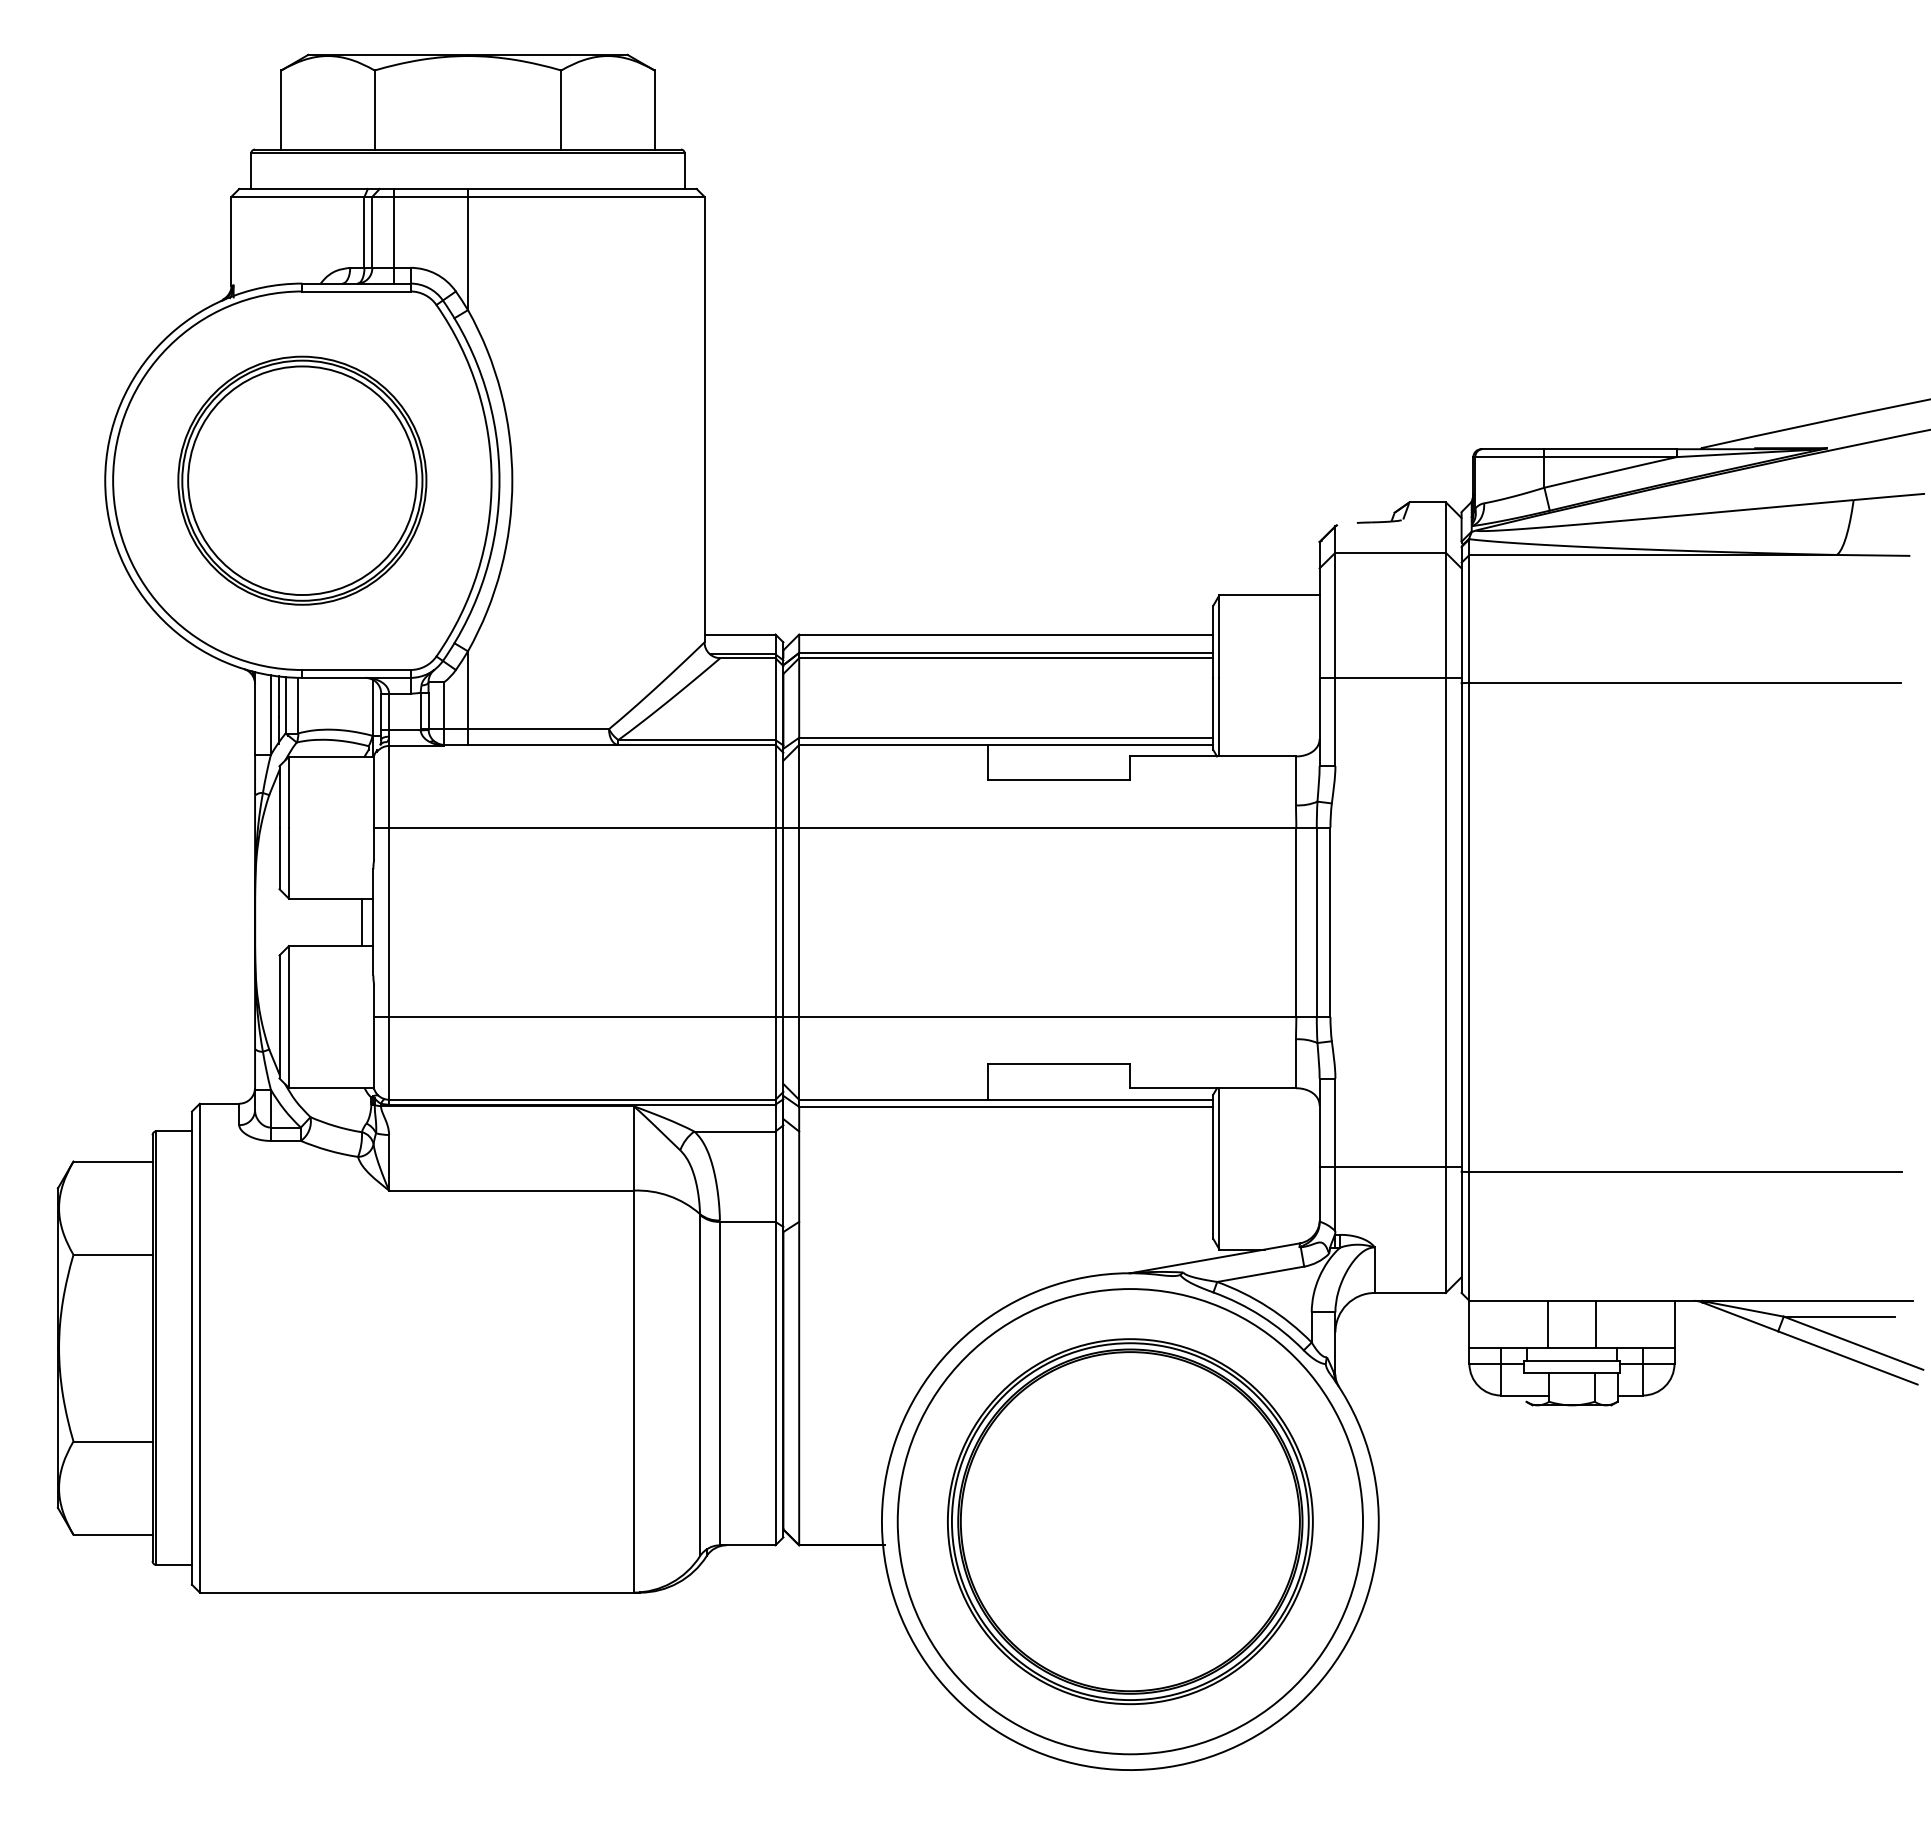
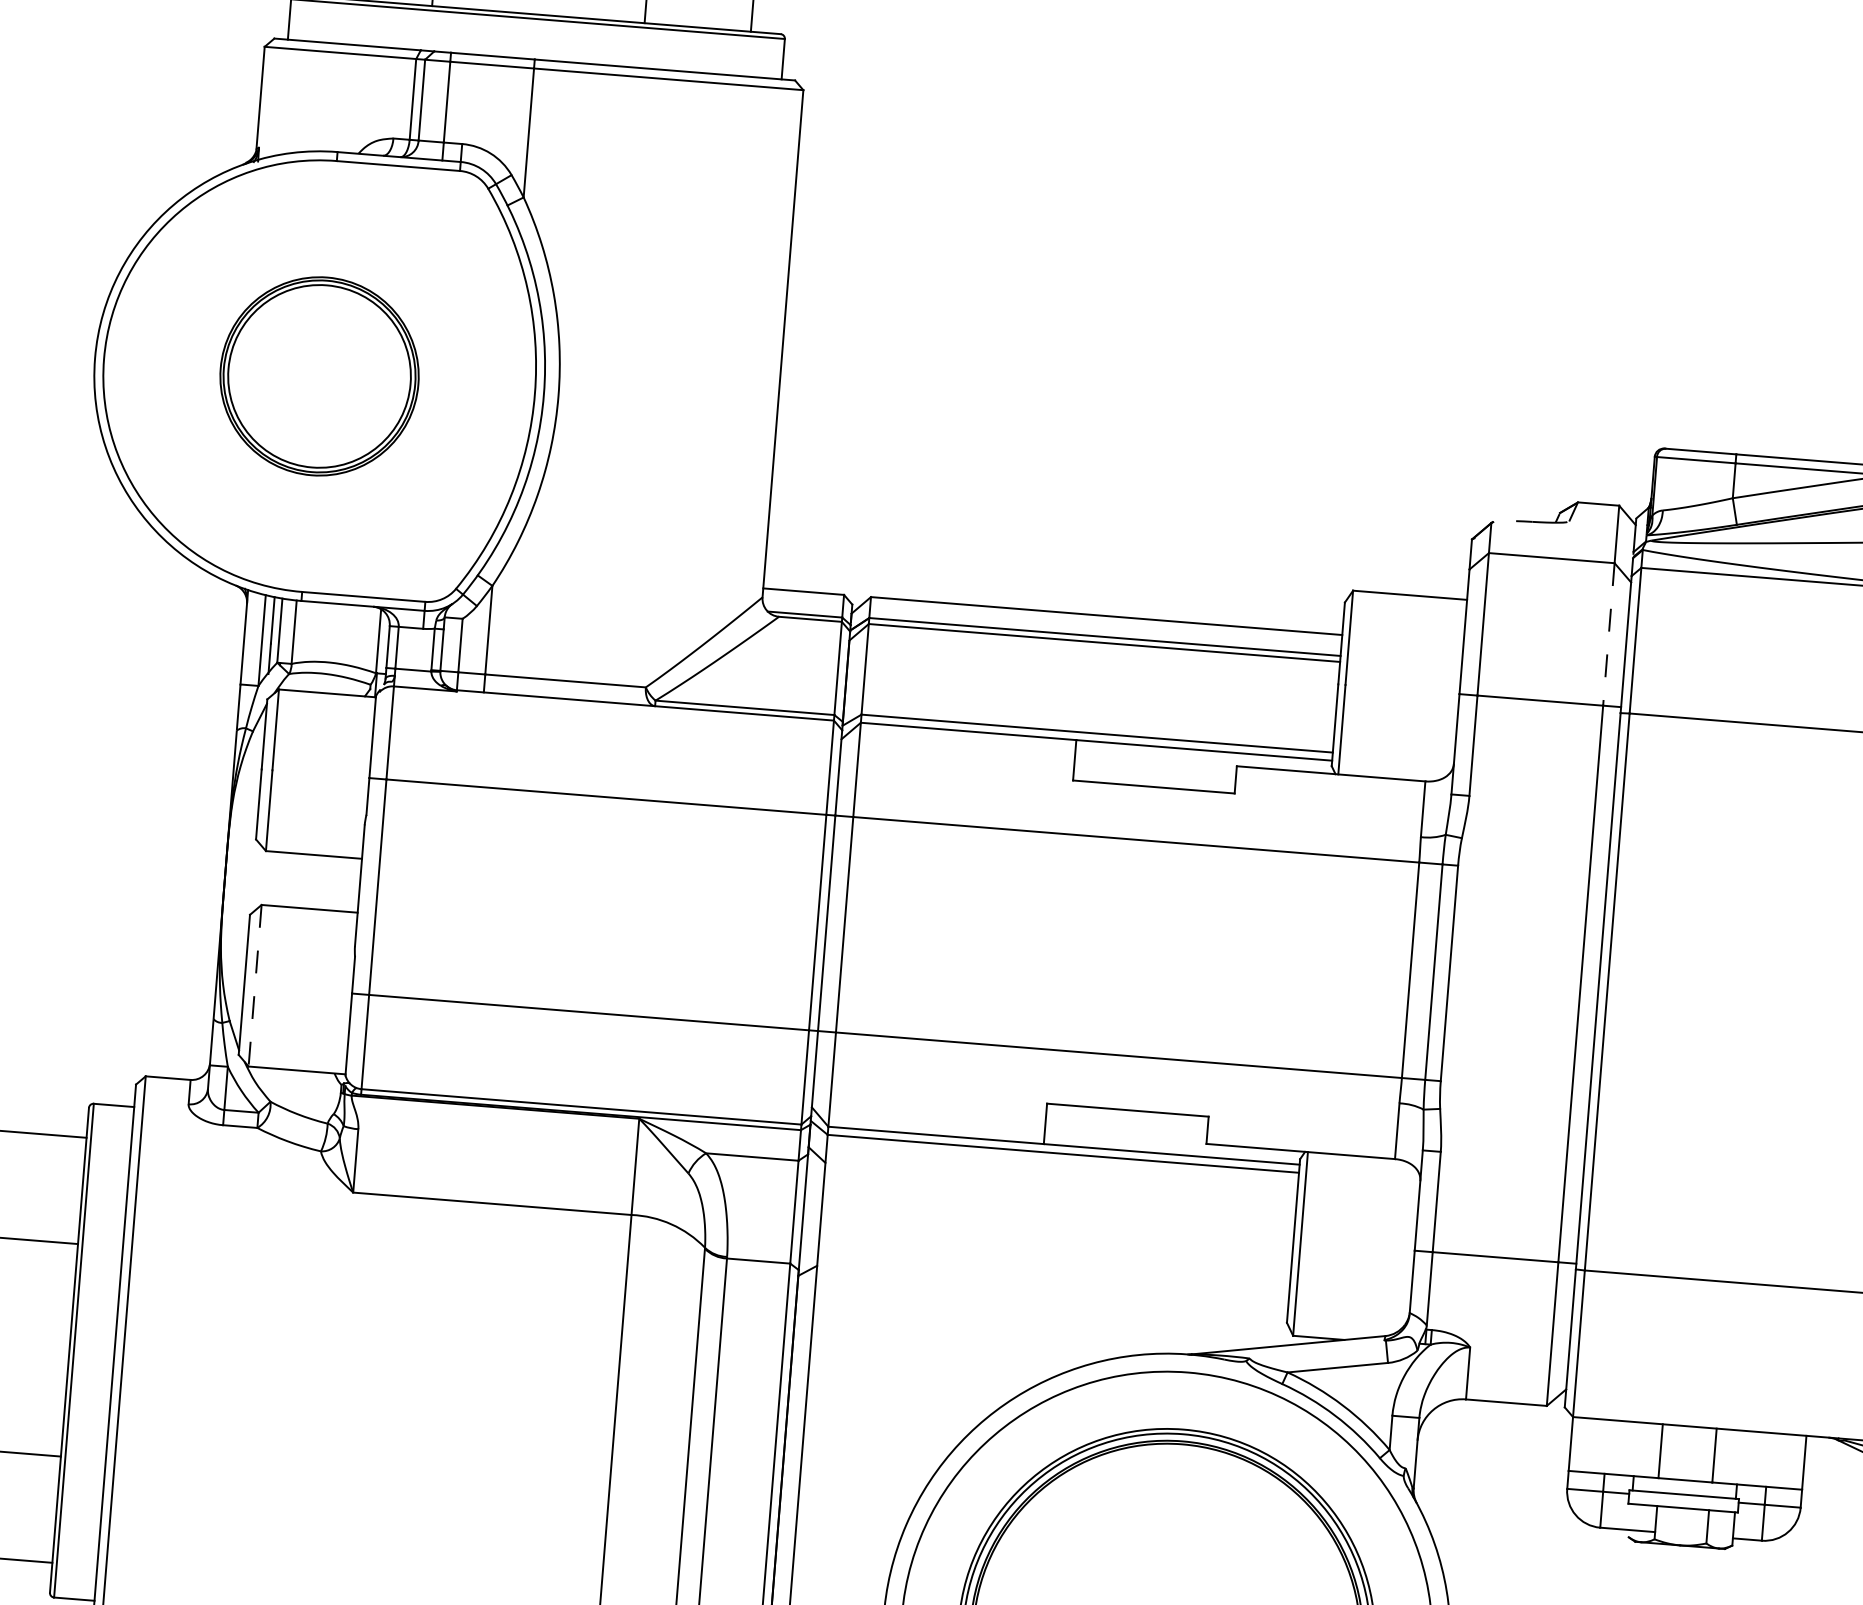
part: (302, 480) -> (319, 376), size x0.7
line: (1445, 615) -> (1608, 634), solid -> dashed
line: (361, 922) -> (346, 884), removed
line: (288, 1016) -> (254, 985), solid -> dashed

